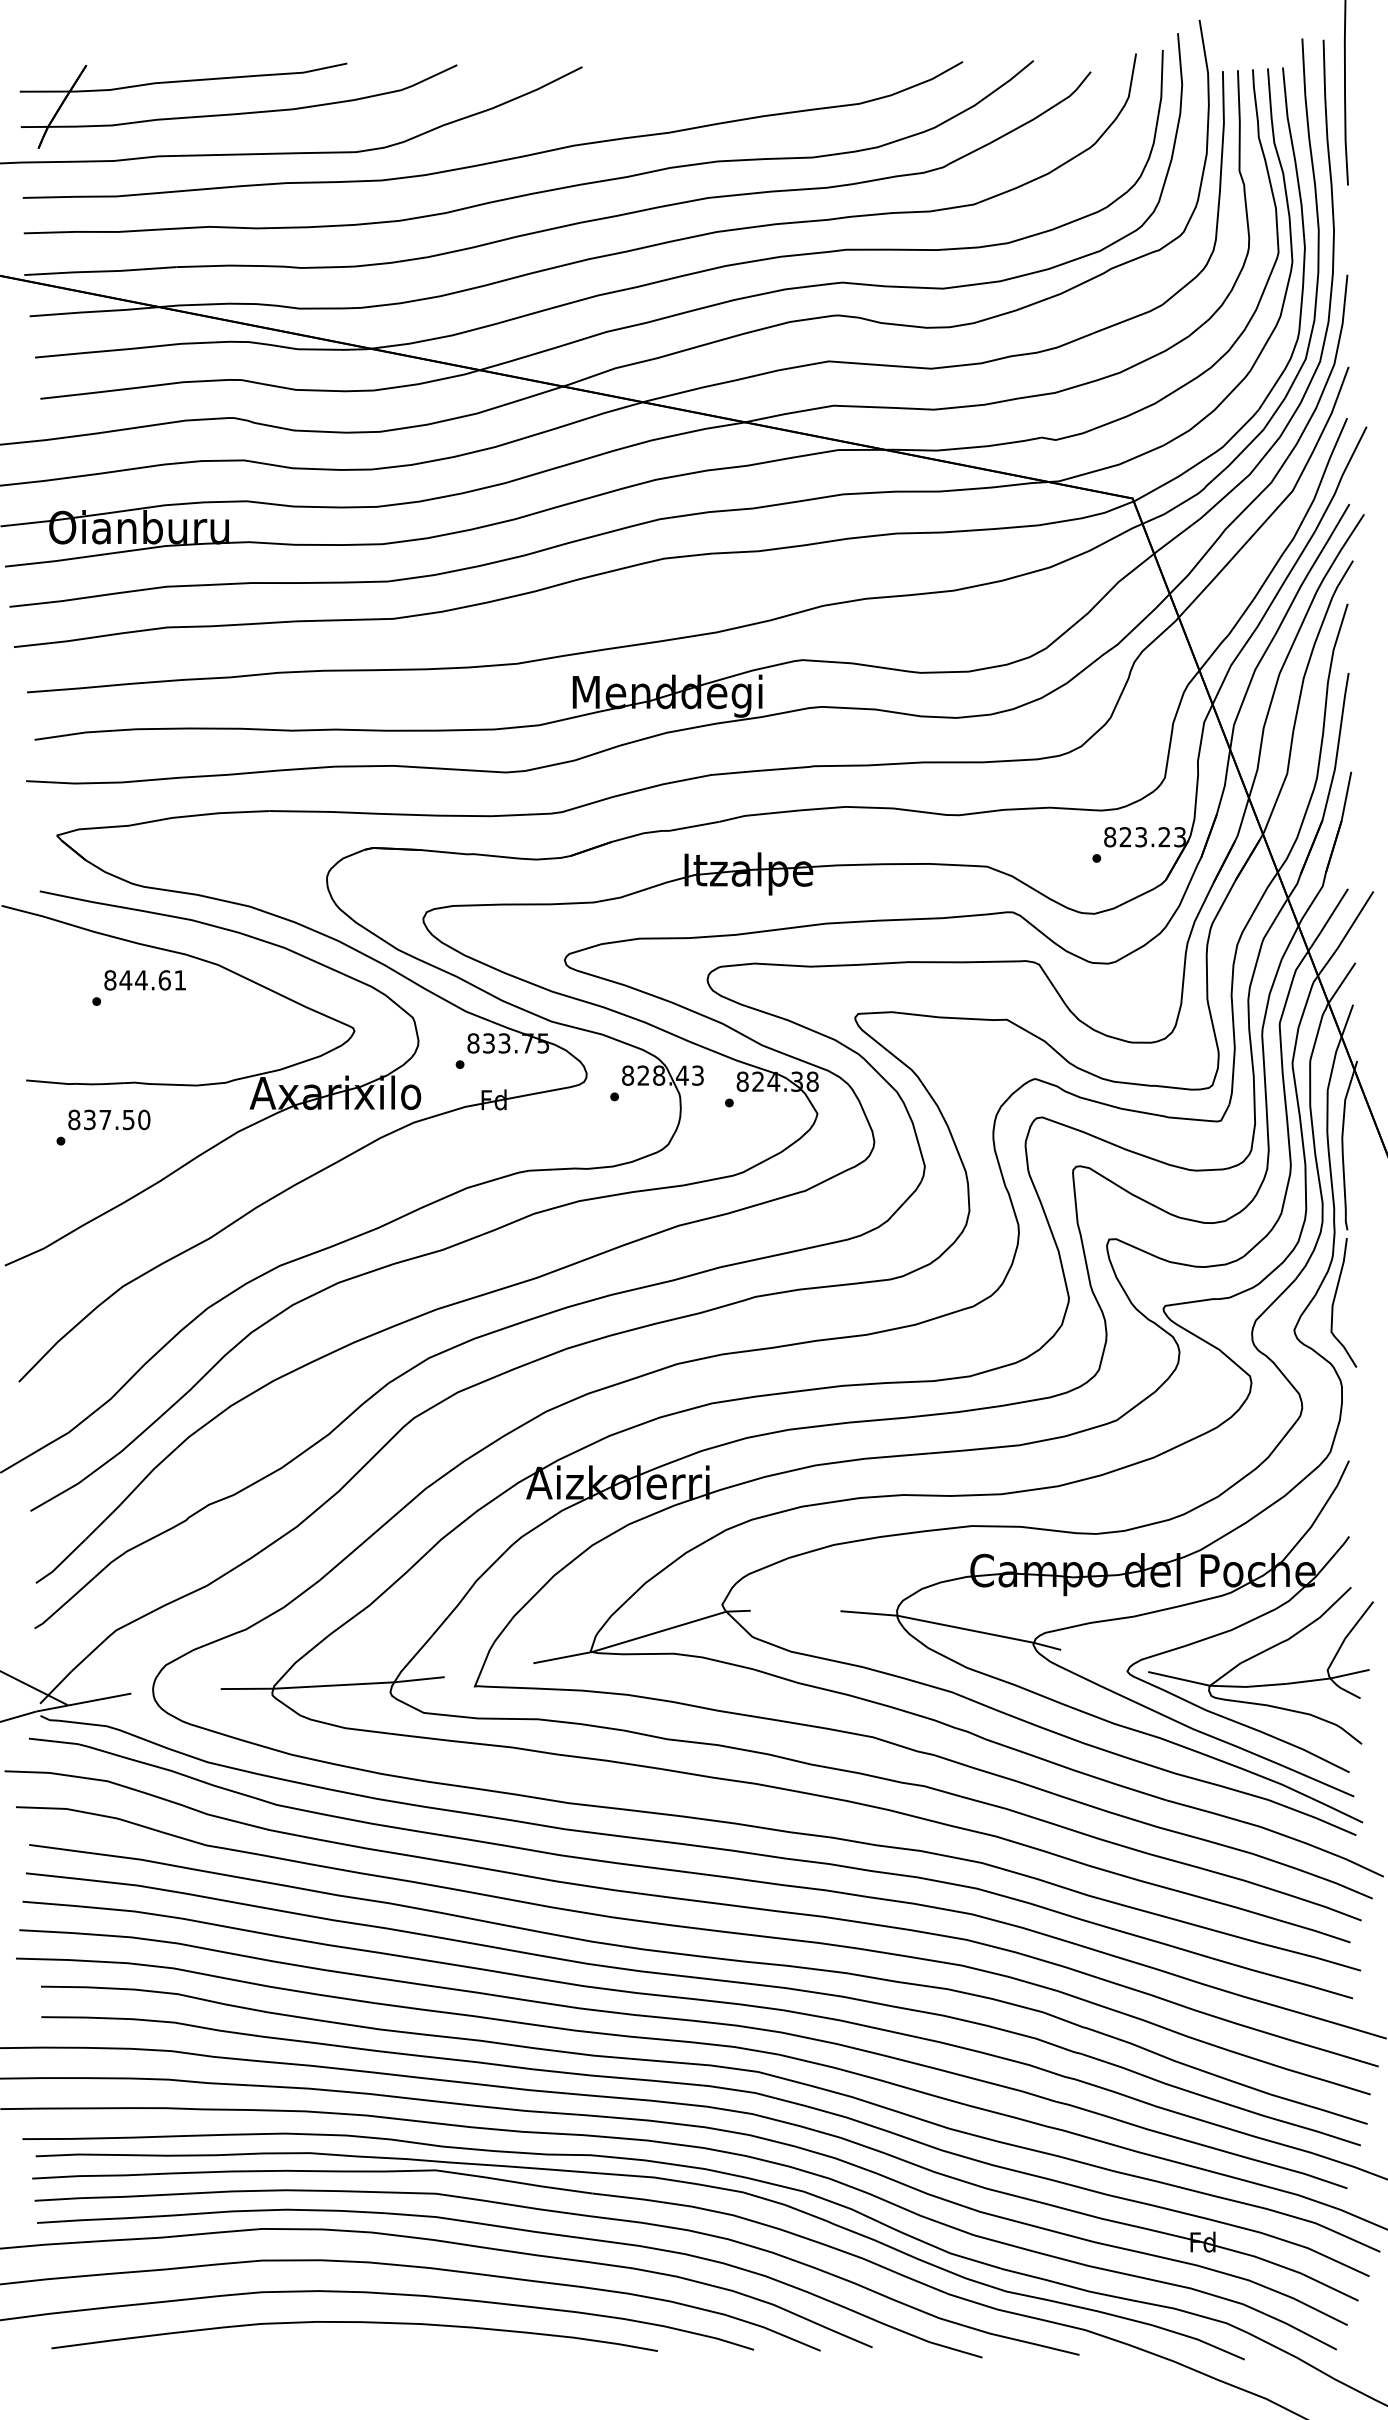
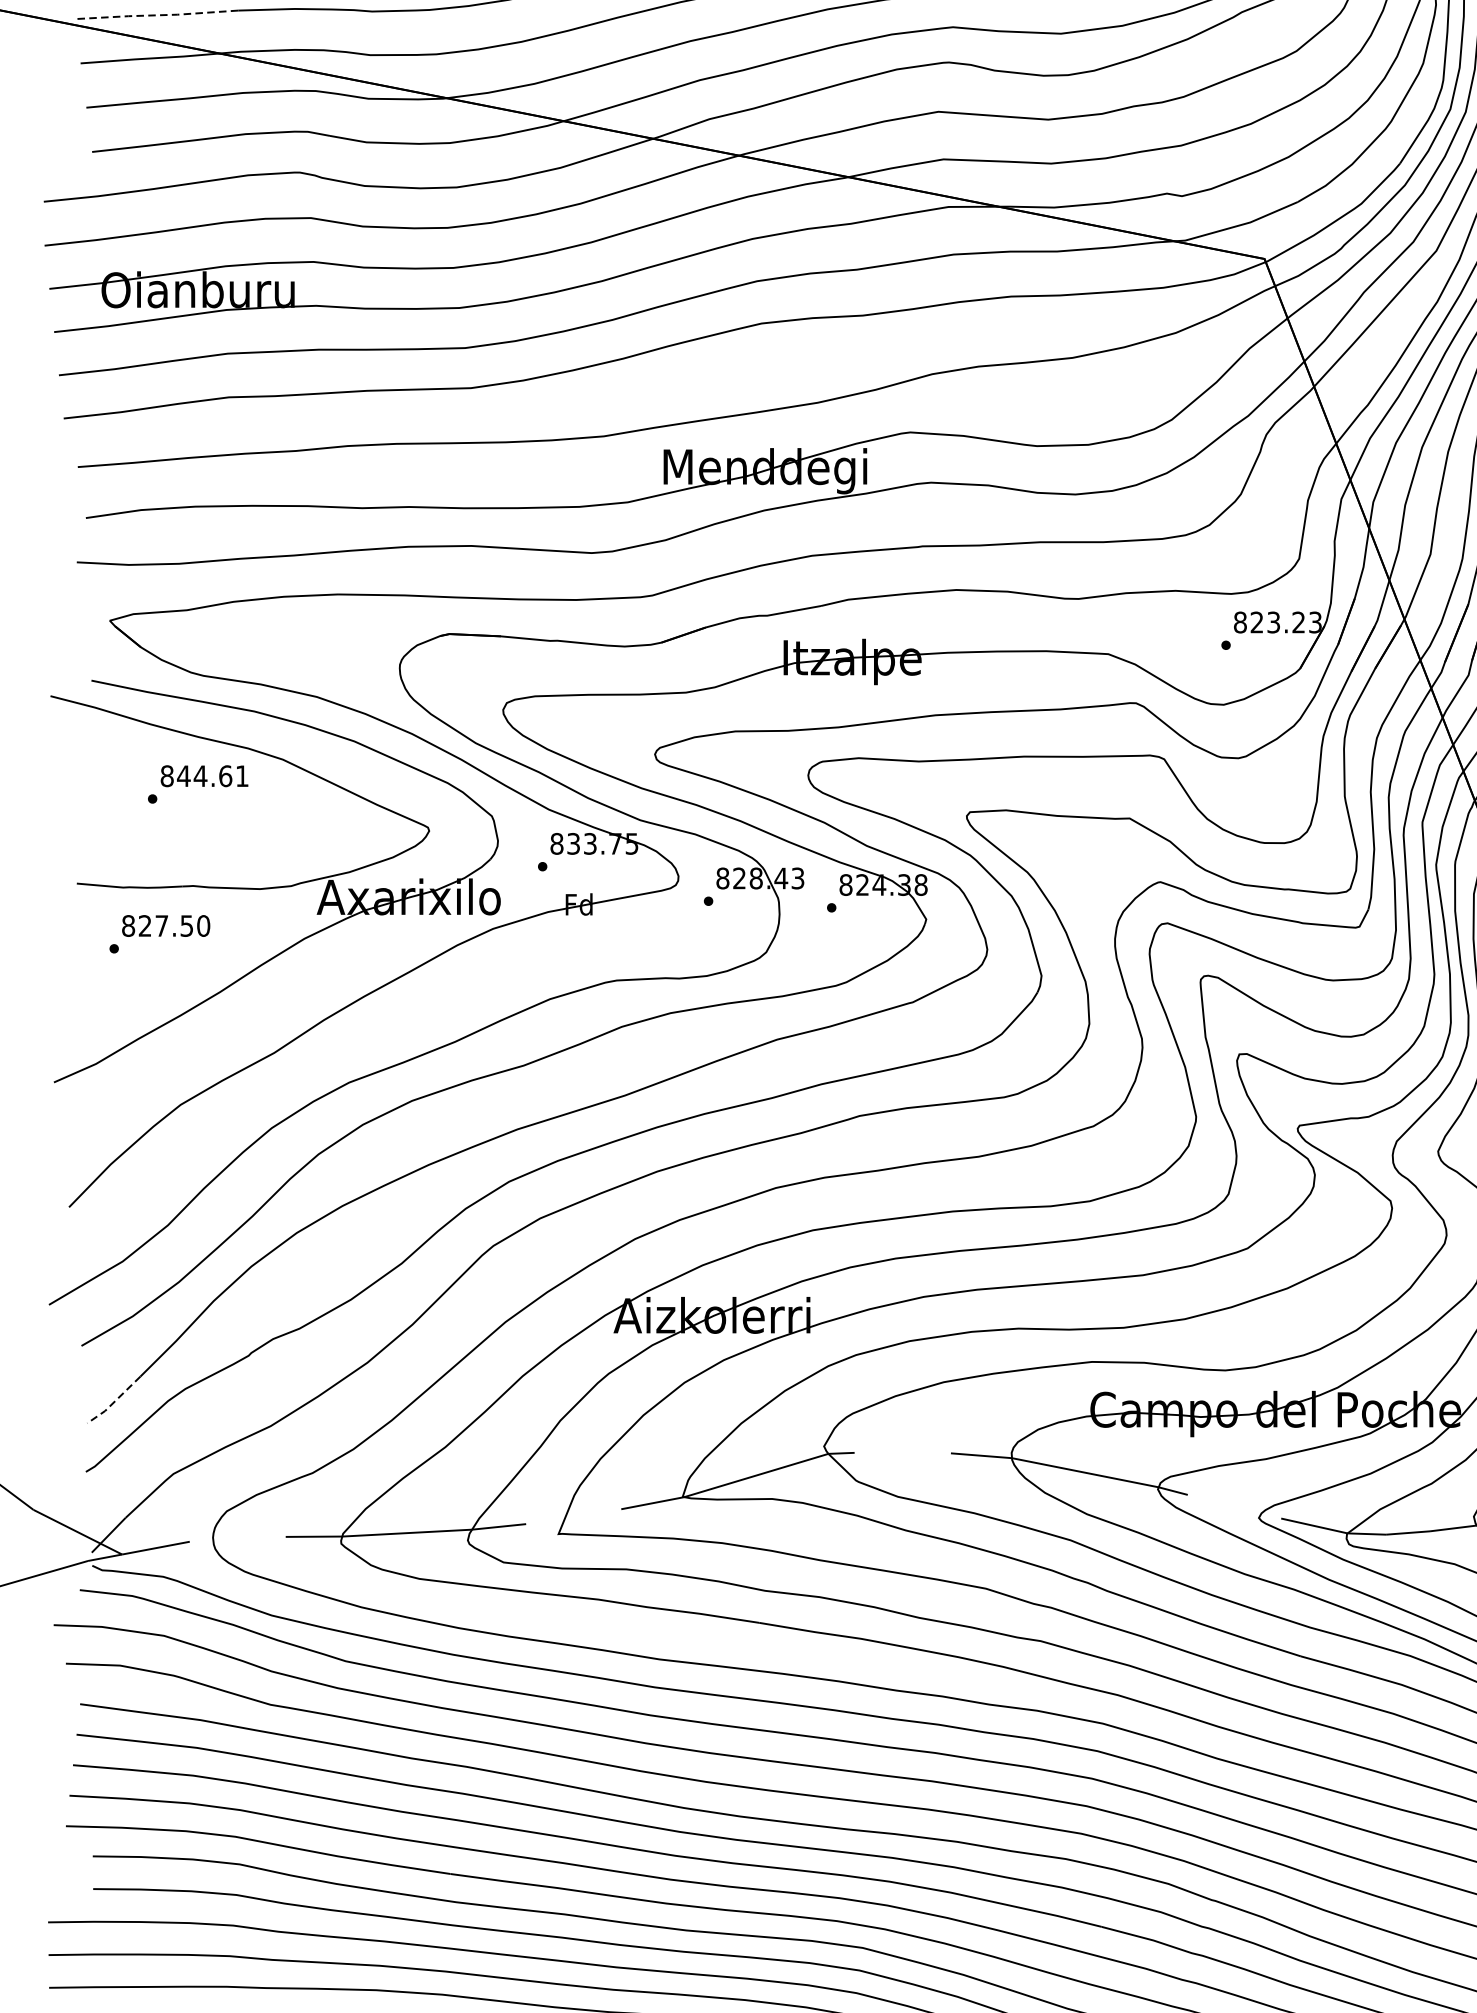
line: (100, 271) -> (156, 15), solid -> dashed
text: (89, 1120) -> (144, 926), 837.50 -> 827.50
line: (60, 1563) -> (113, 1402), solid -> dashed

